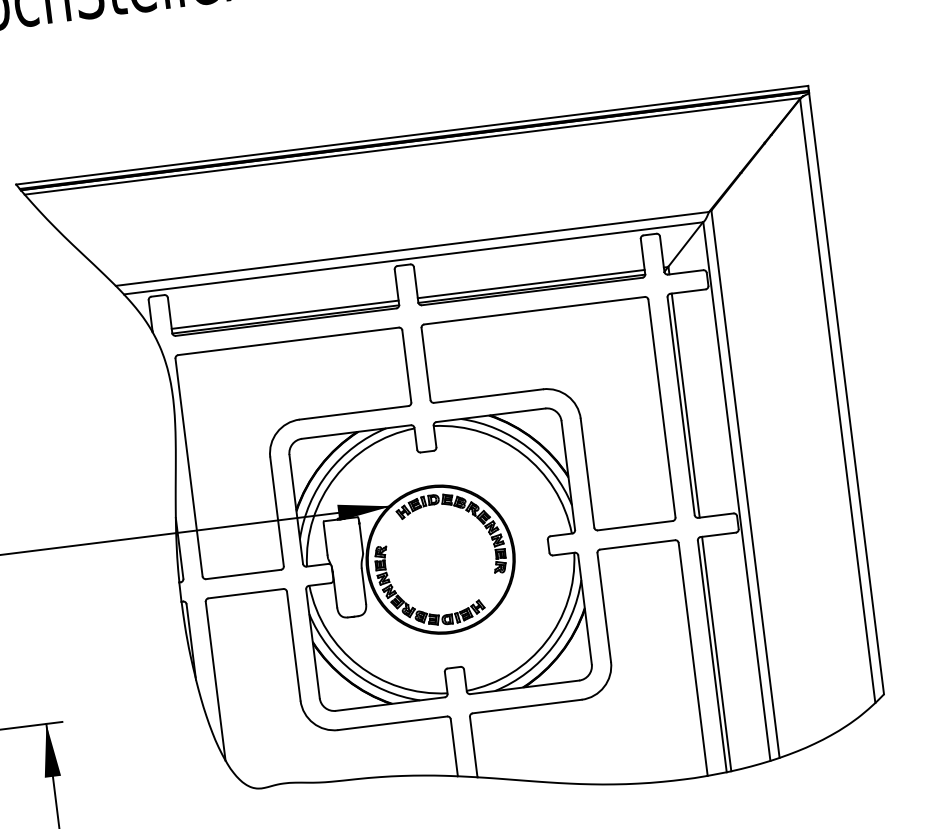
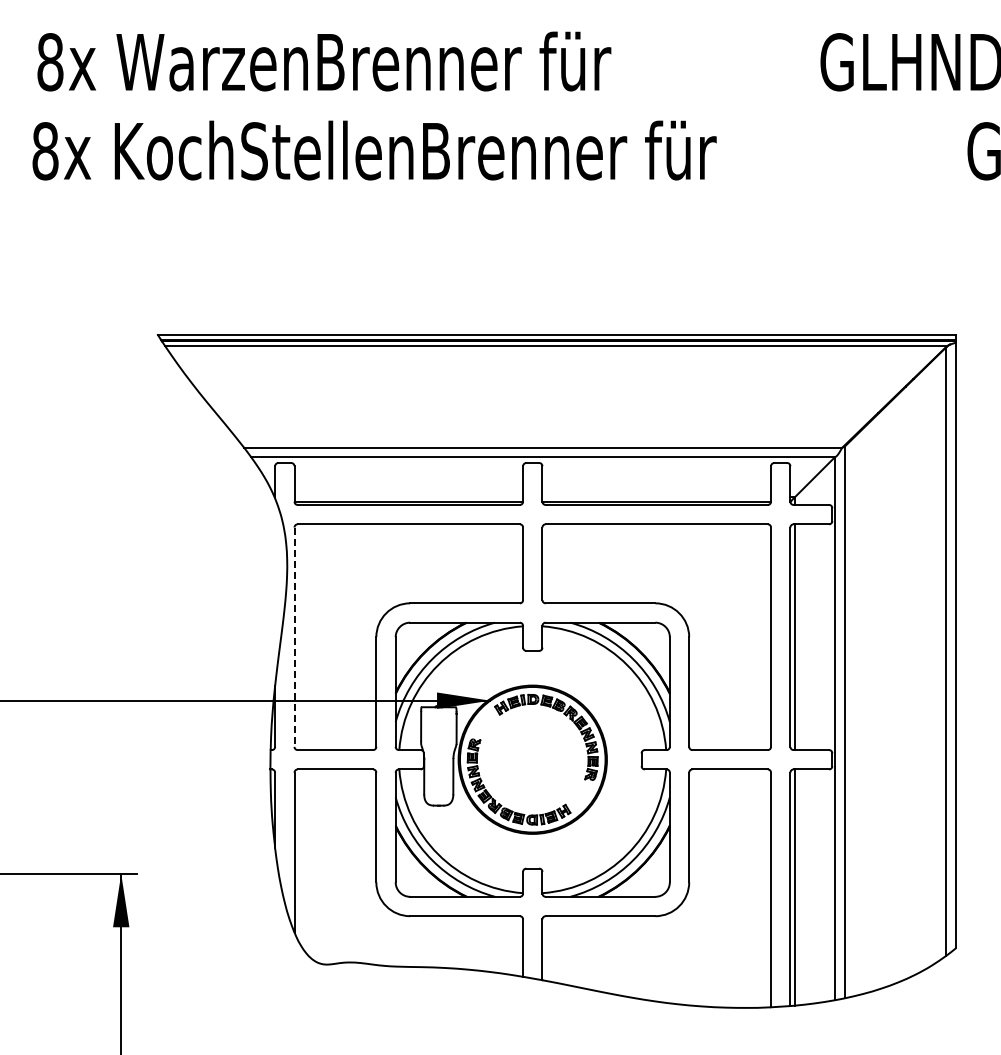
line: (531, 284) -> (656, 497), removed
line: (284, 314) -> (408, 497), removed
line: (189, 467) -> (294, 637), solid -> dashed

